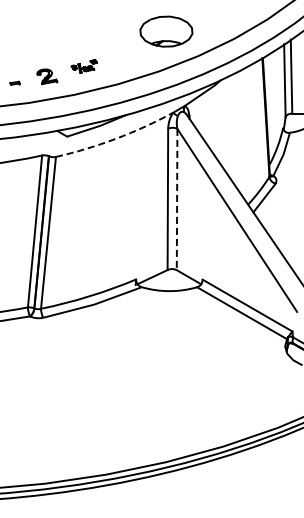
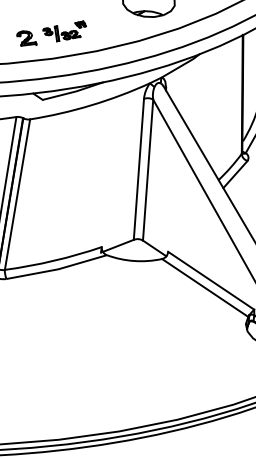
part: (84, 66) -> (64, 31), size x1.67
arc: (116, 138) -> (91, 105), dashed -> solid
line: (177, 199) -> (148, 170), dashed -> solid

